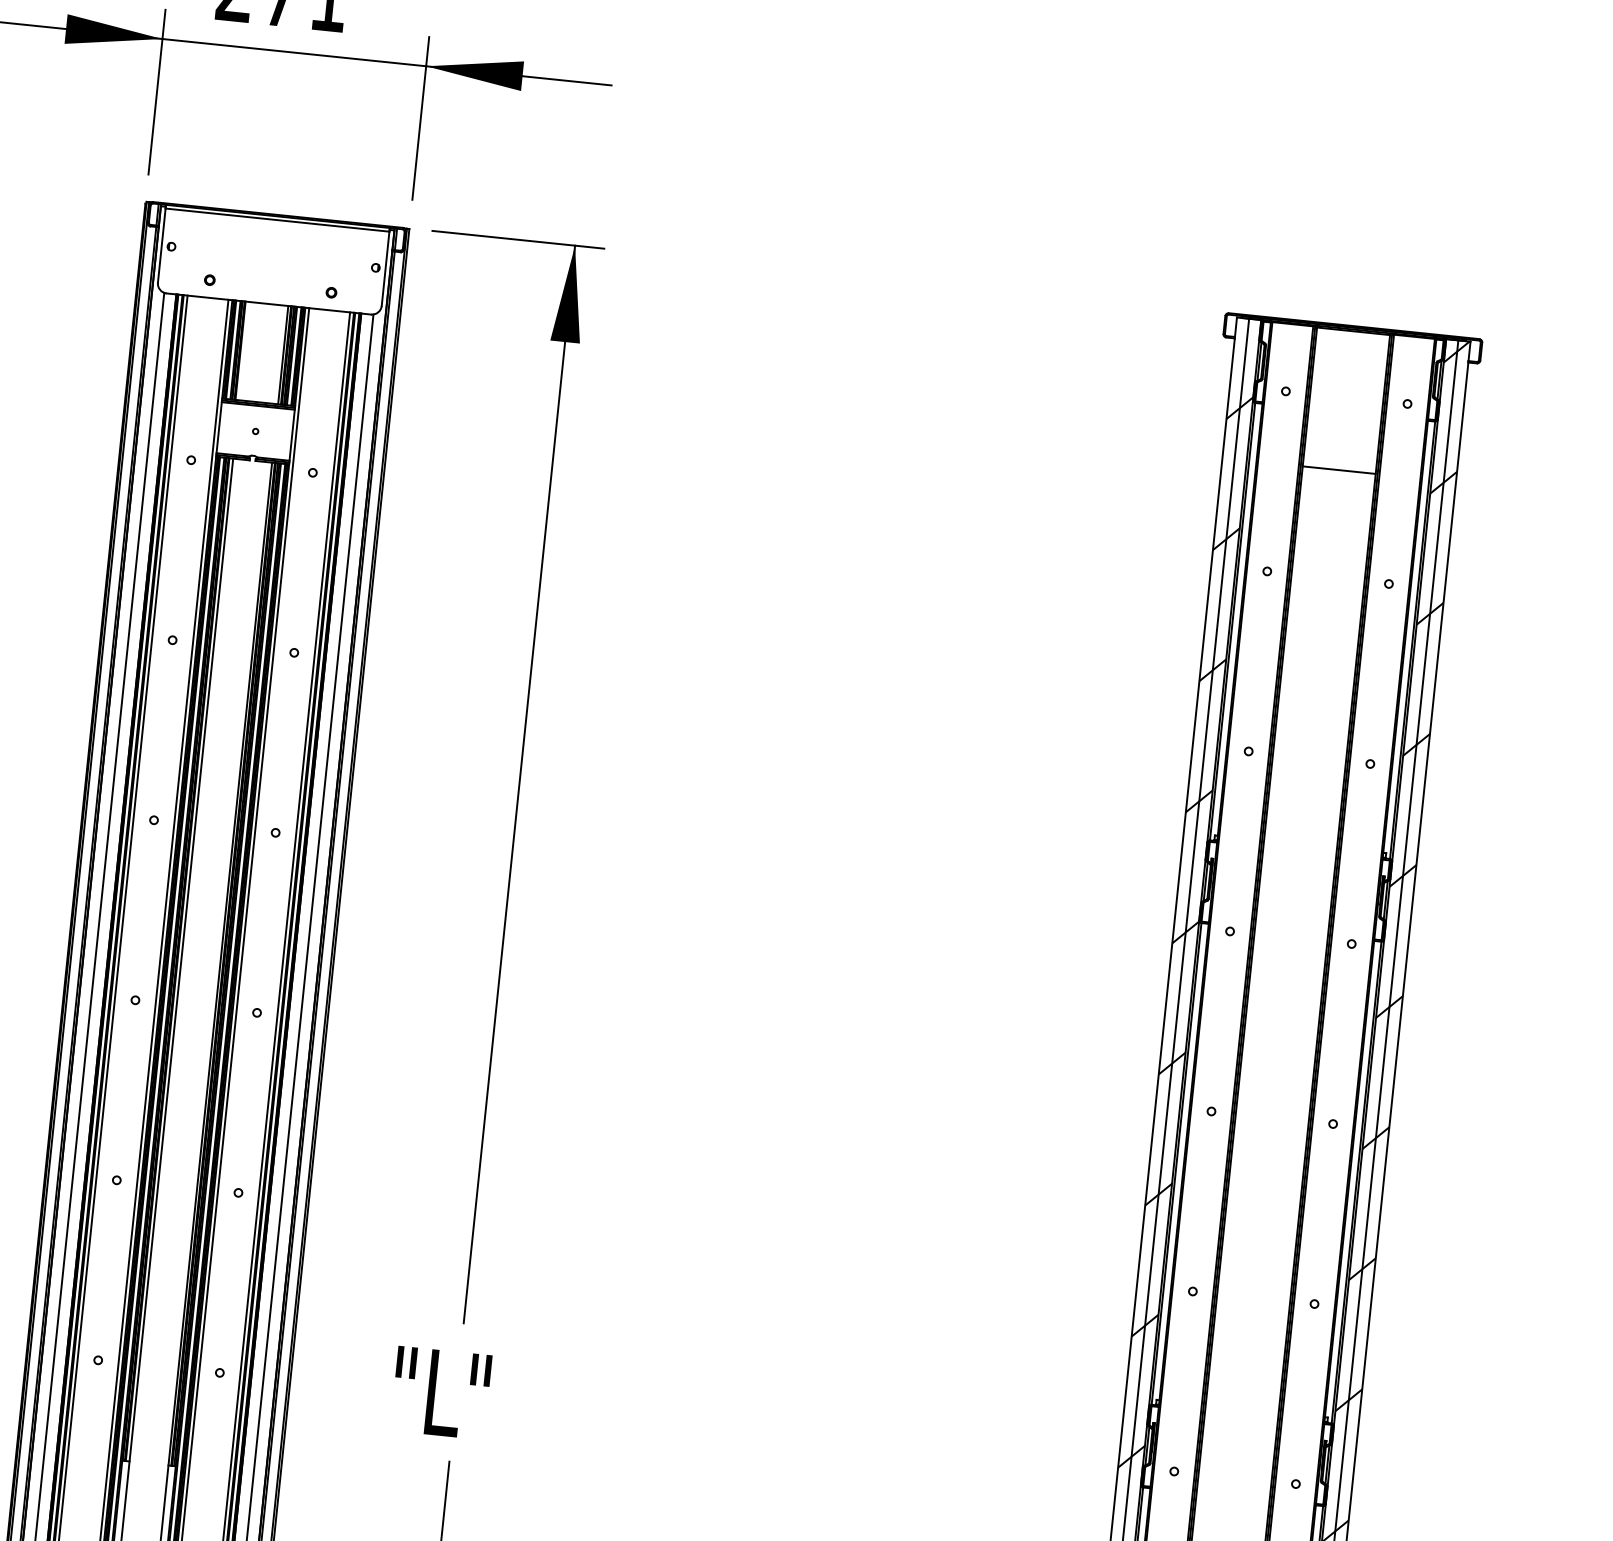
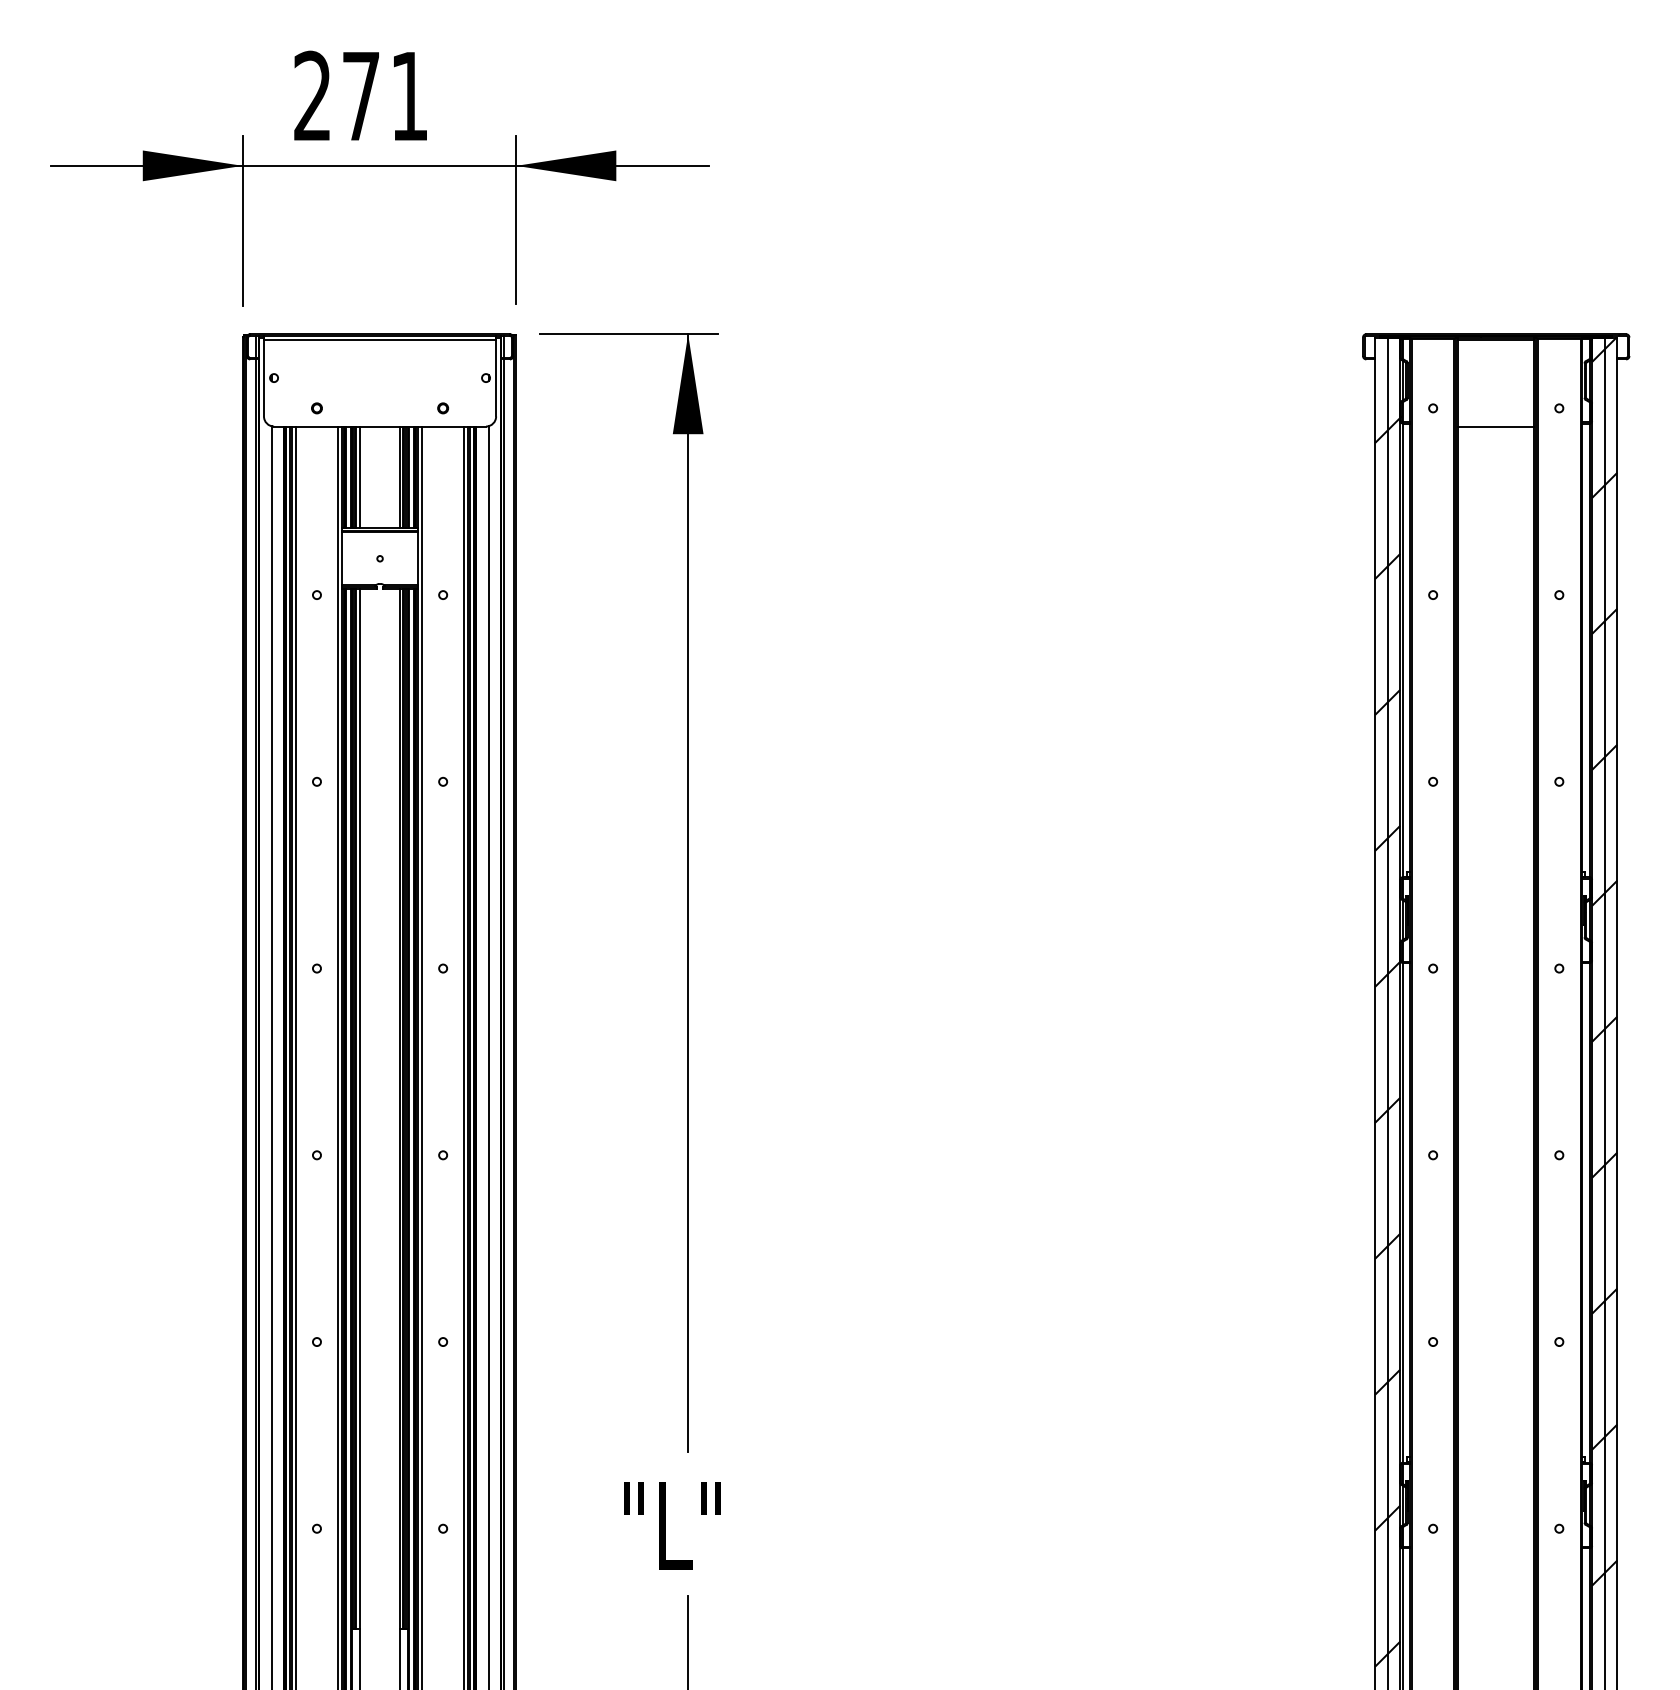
line: (243, 351) -> (359, 477), added
line: (1339, 470) -> (1496, 426), moved

